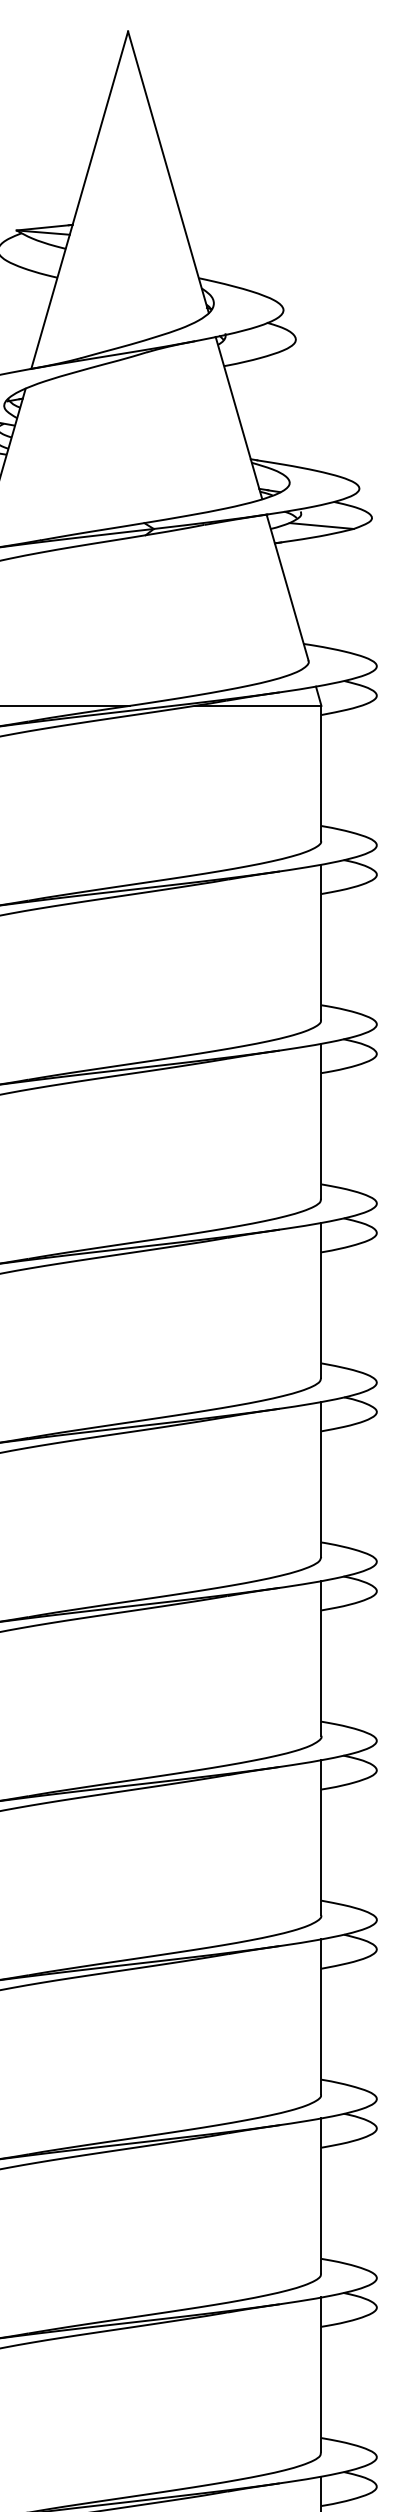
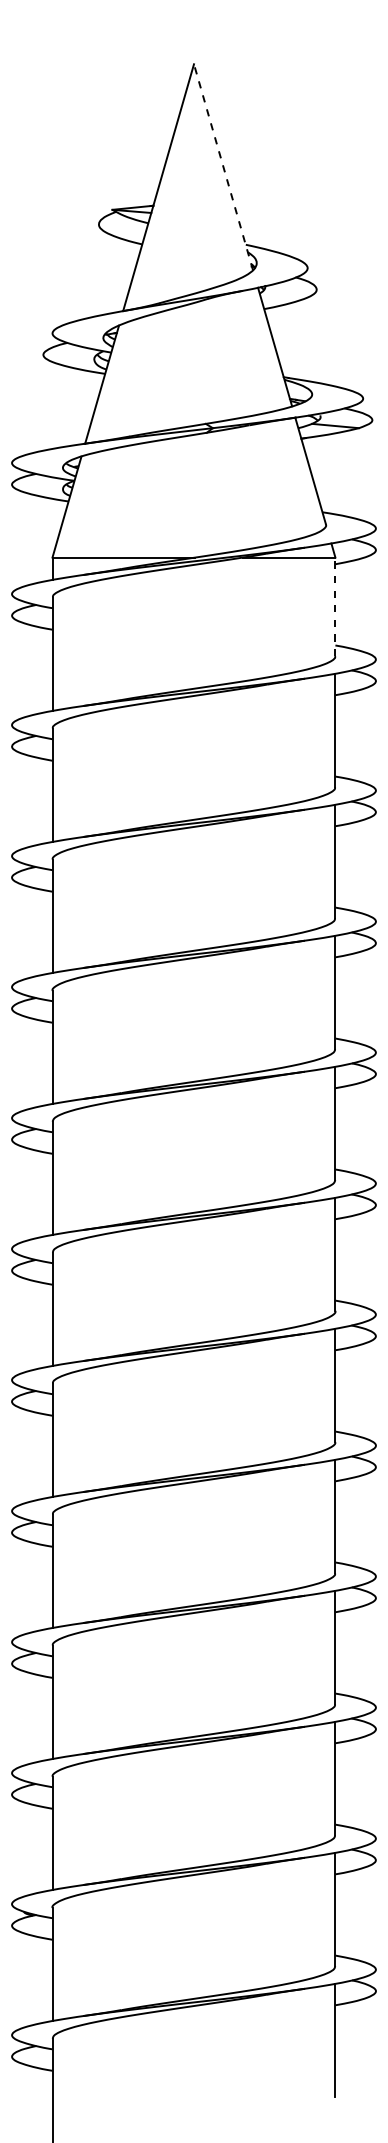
line: (168, 171) -> (223, 166), solid -> dashed
line: (321, 772) -> (335, 606), solid -> dashed

